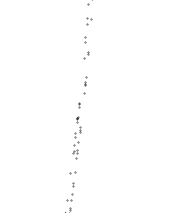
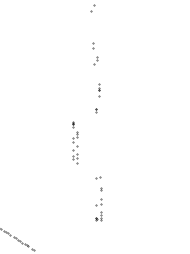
part: (88, 21) -> (93, 27), removed
part: (84, 85) -> (98, 90), size x0.7
part: (77, 137) -> (75, 142), moved

